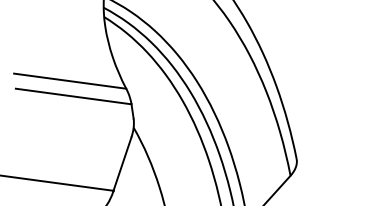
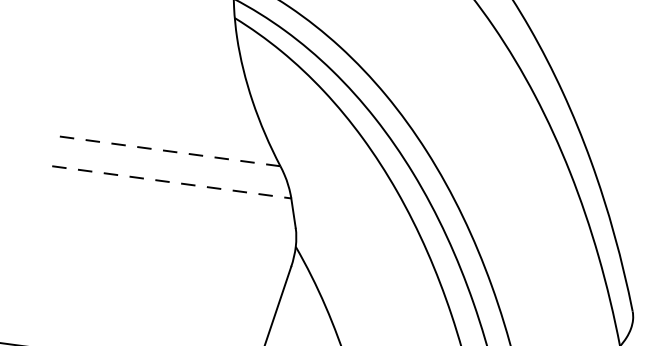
line: (70, 81) -> (165, 151), solid -> dashed
line: (74, 96) -> (173, 182), solid -> dashed

